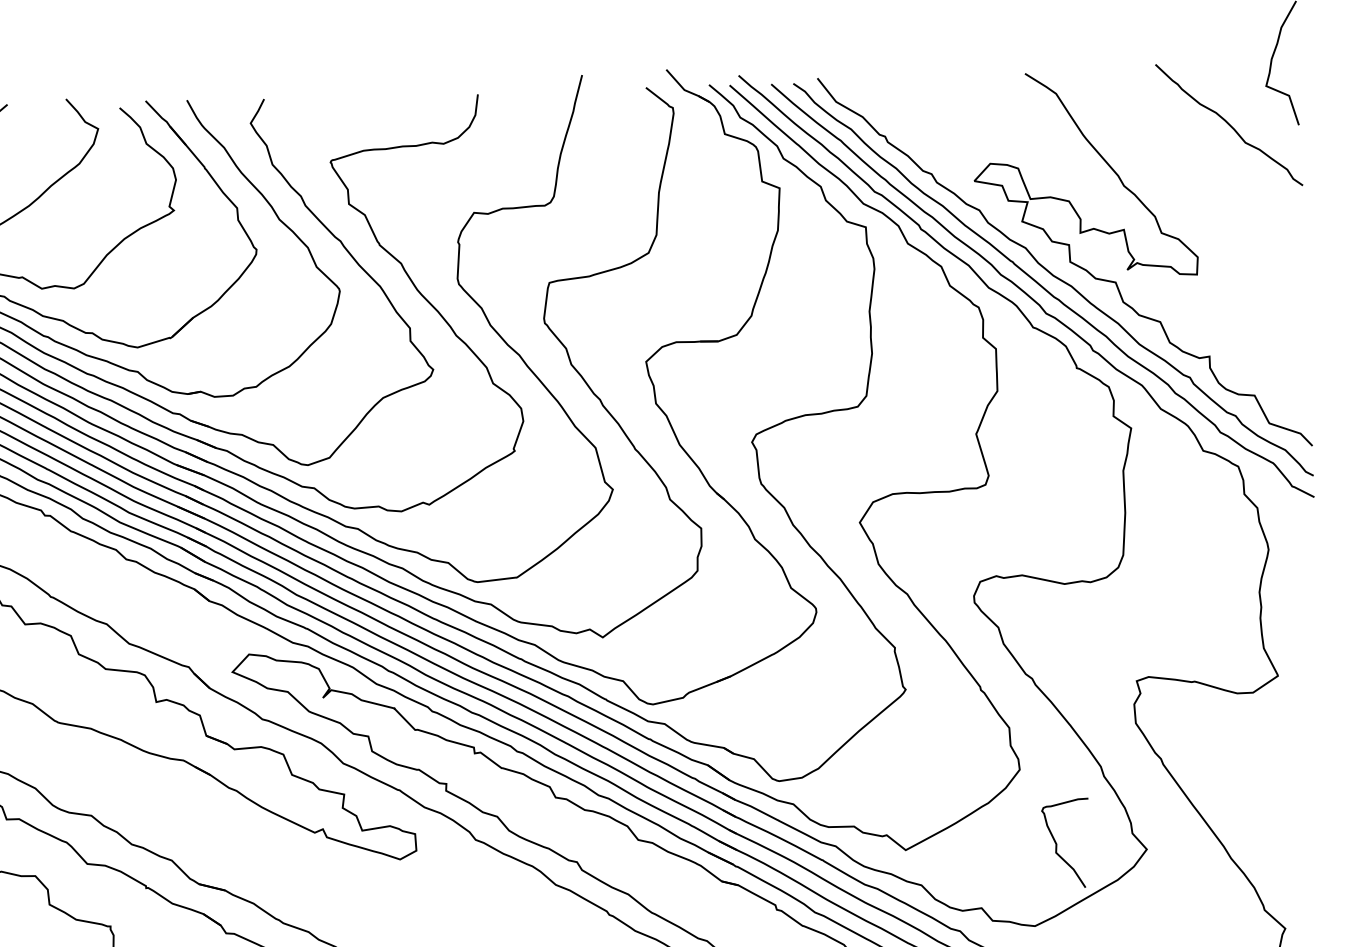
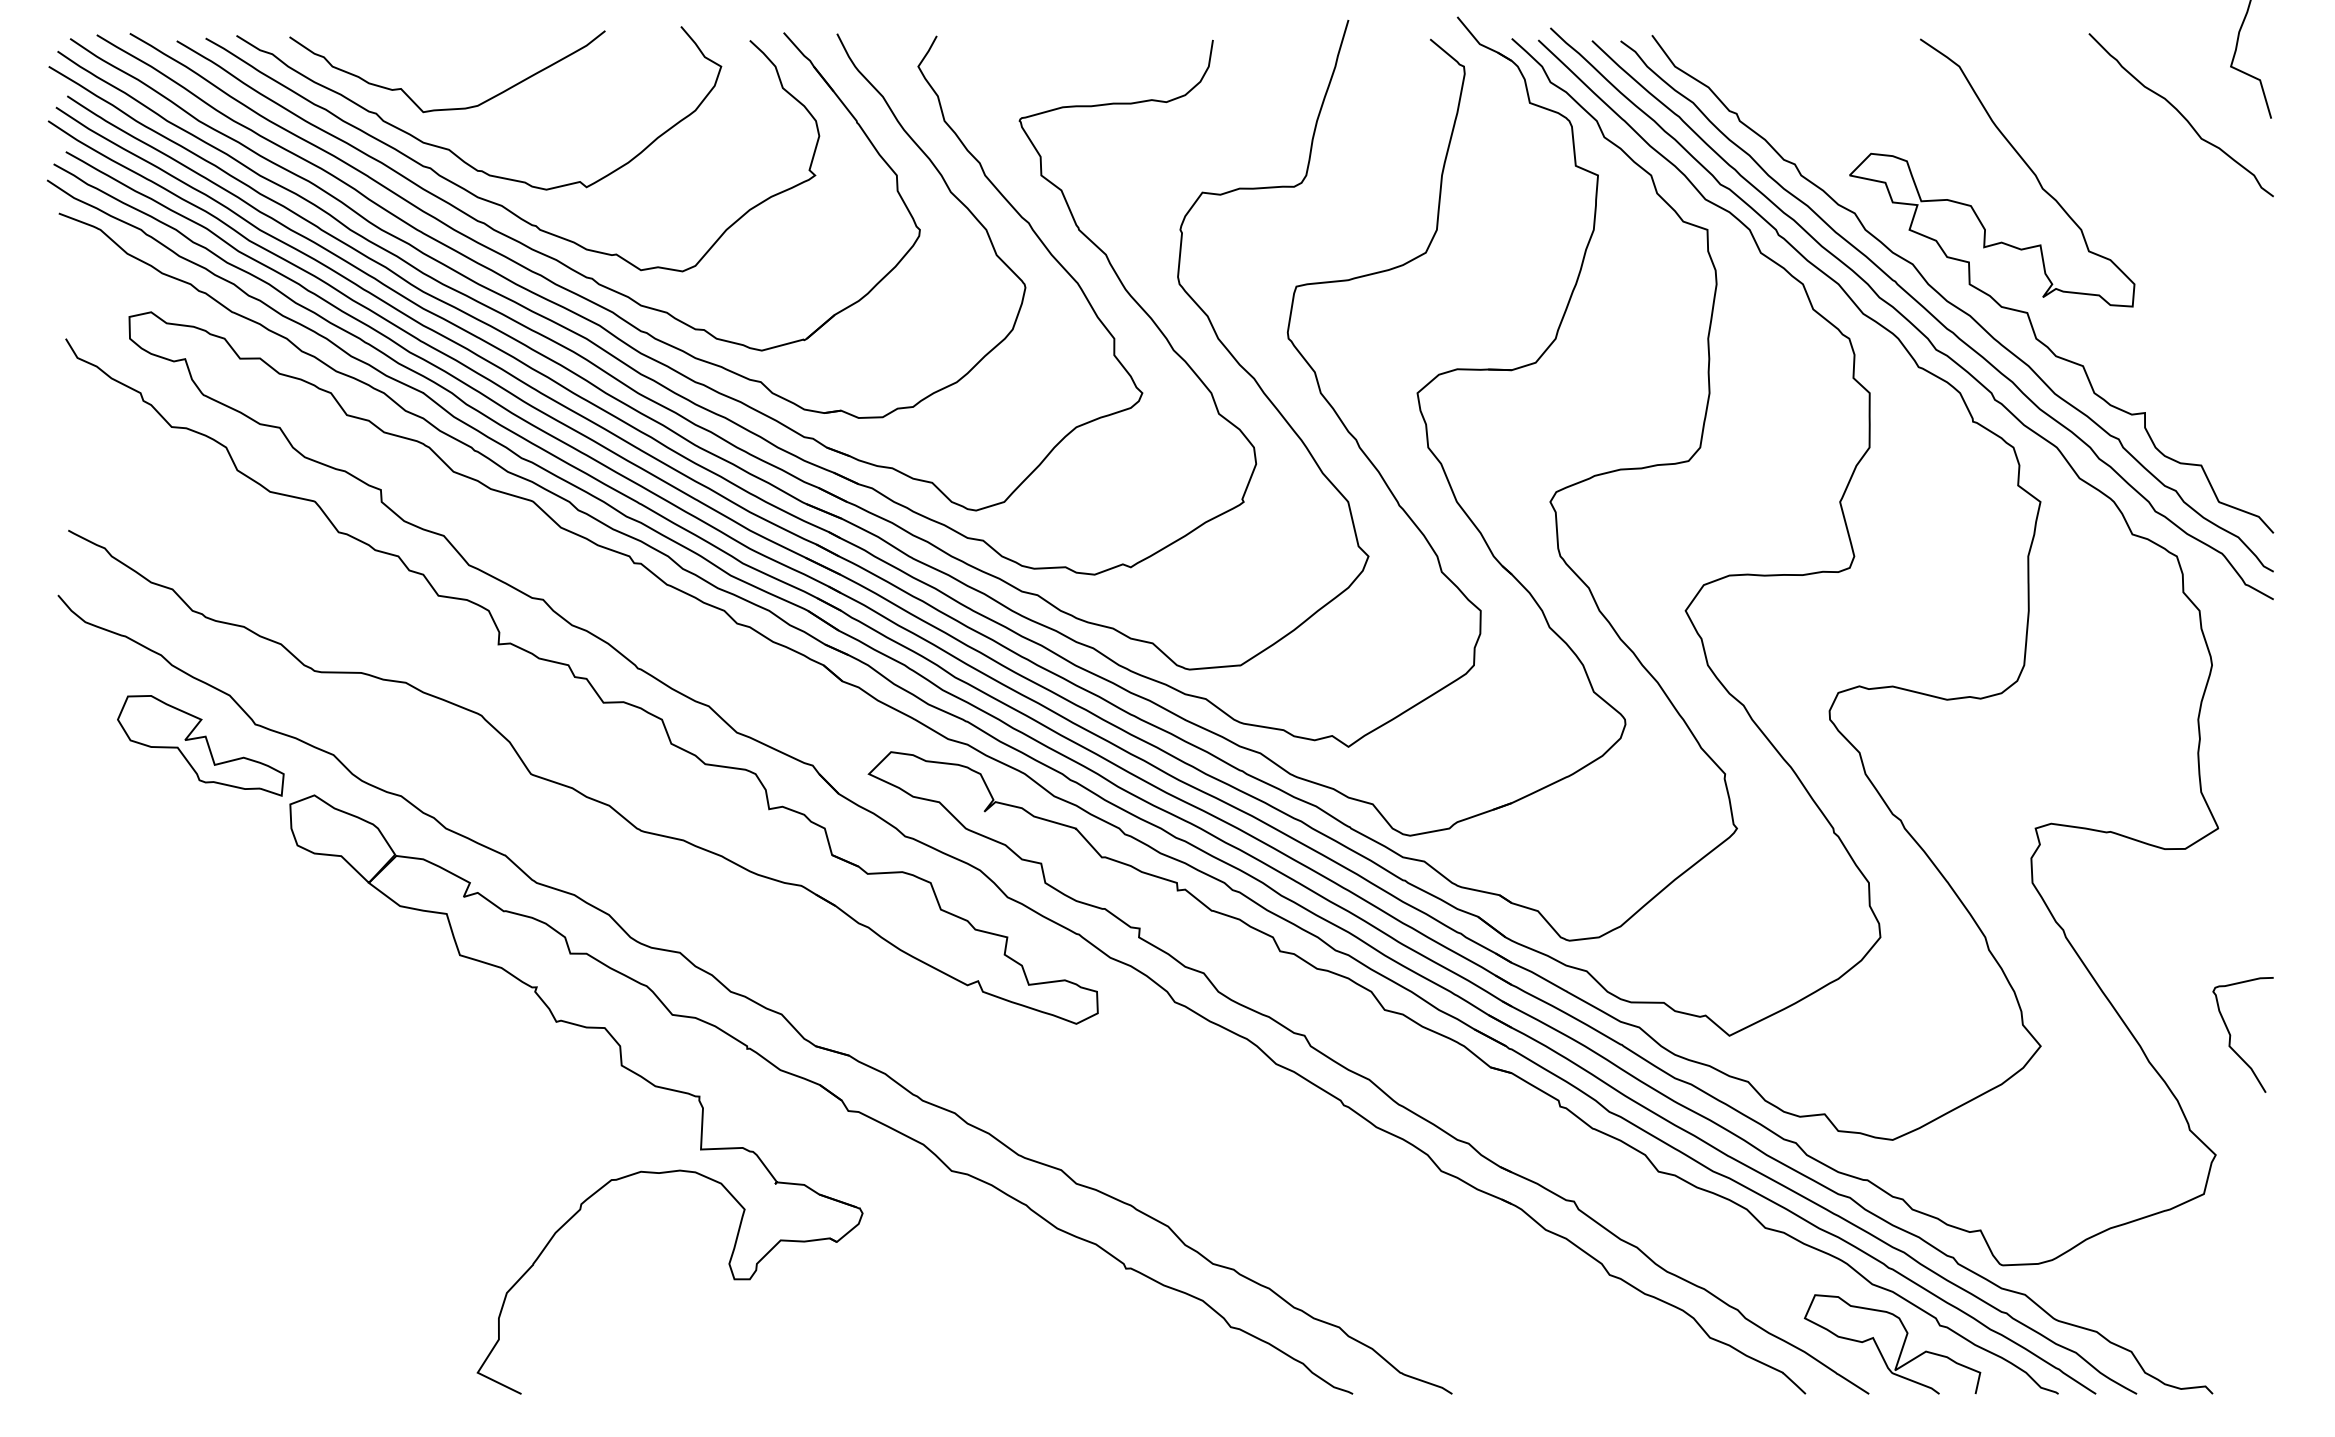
curve: (1057, 844) -> (2231, 1035), moved

